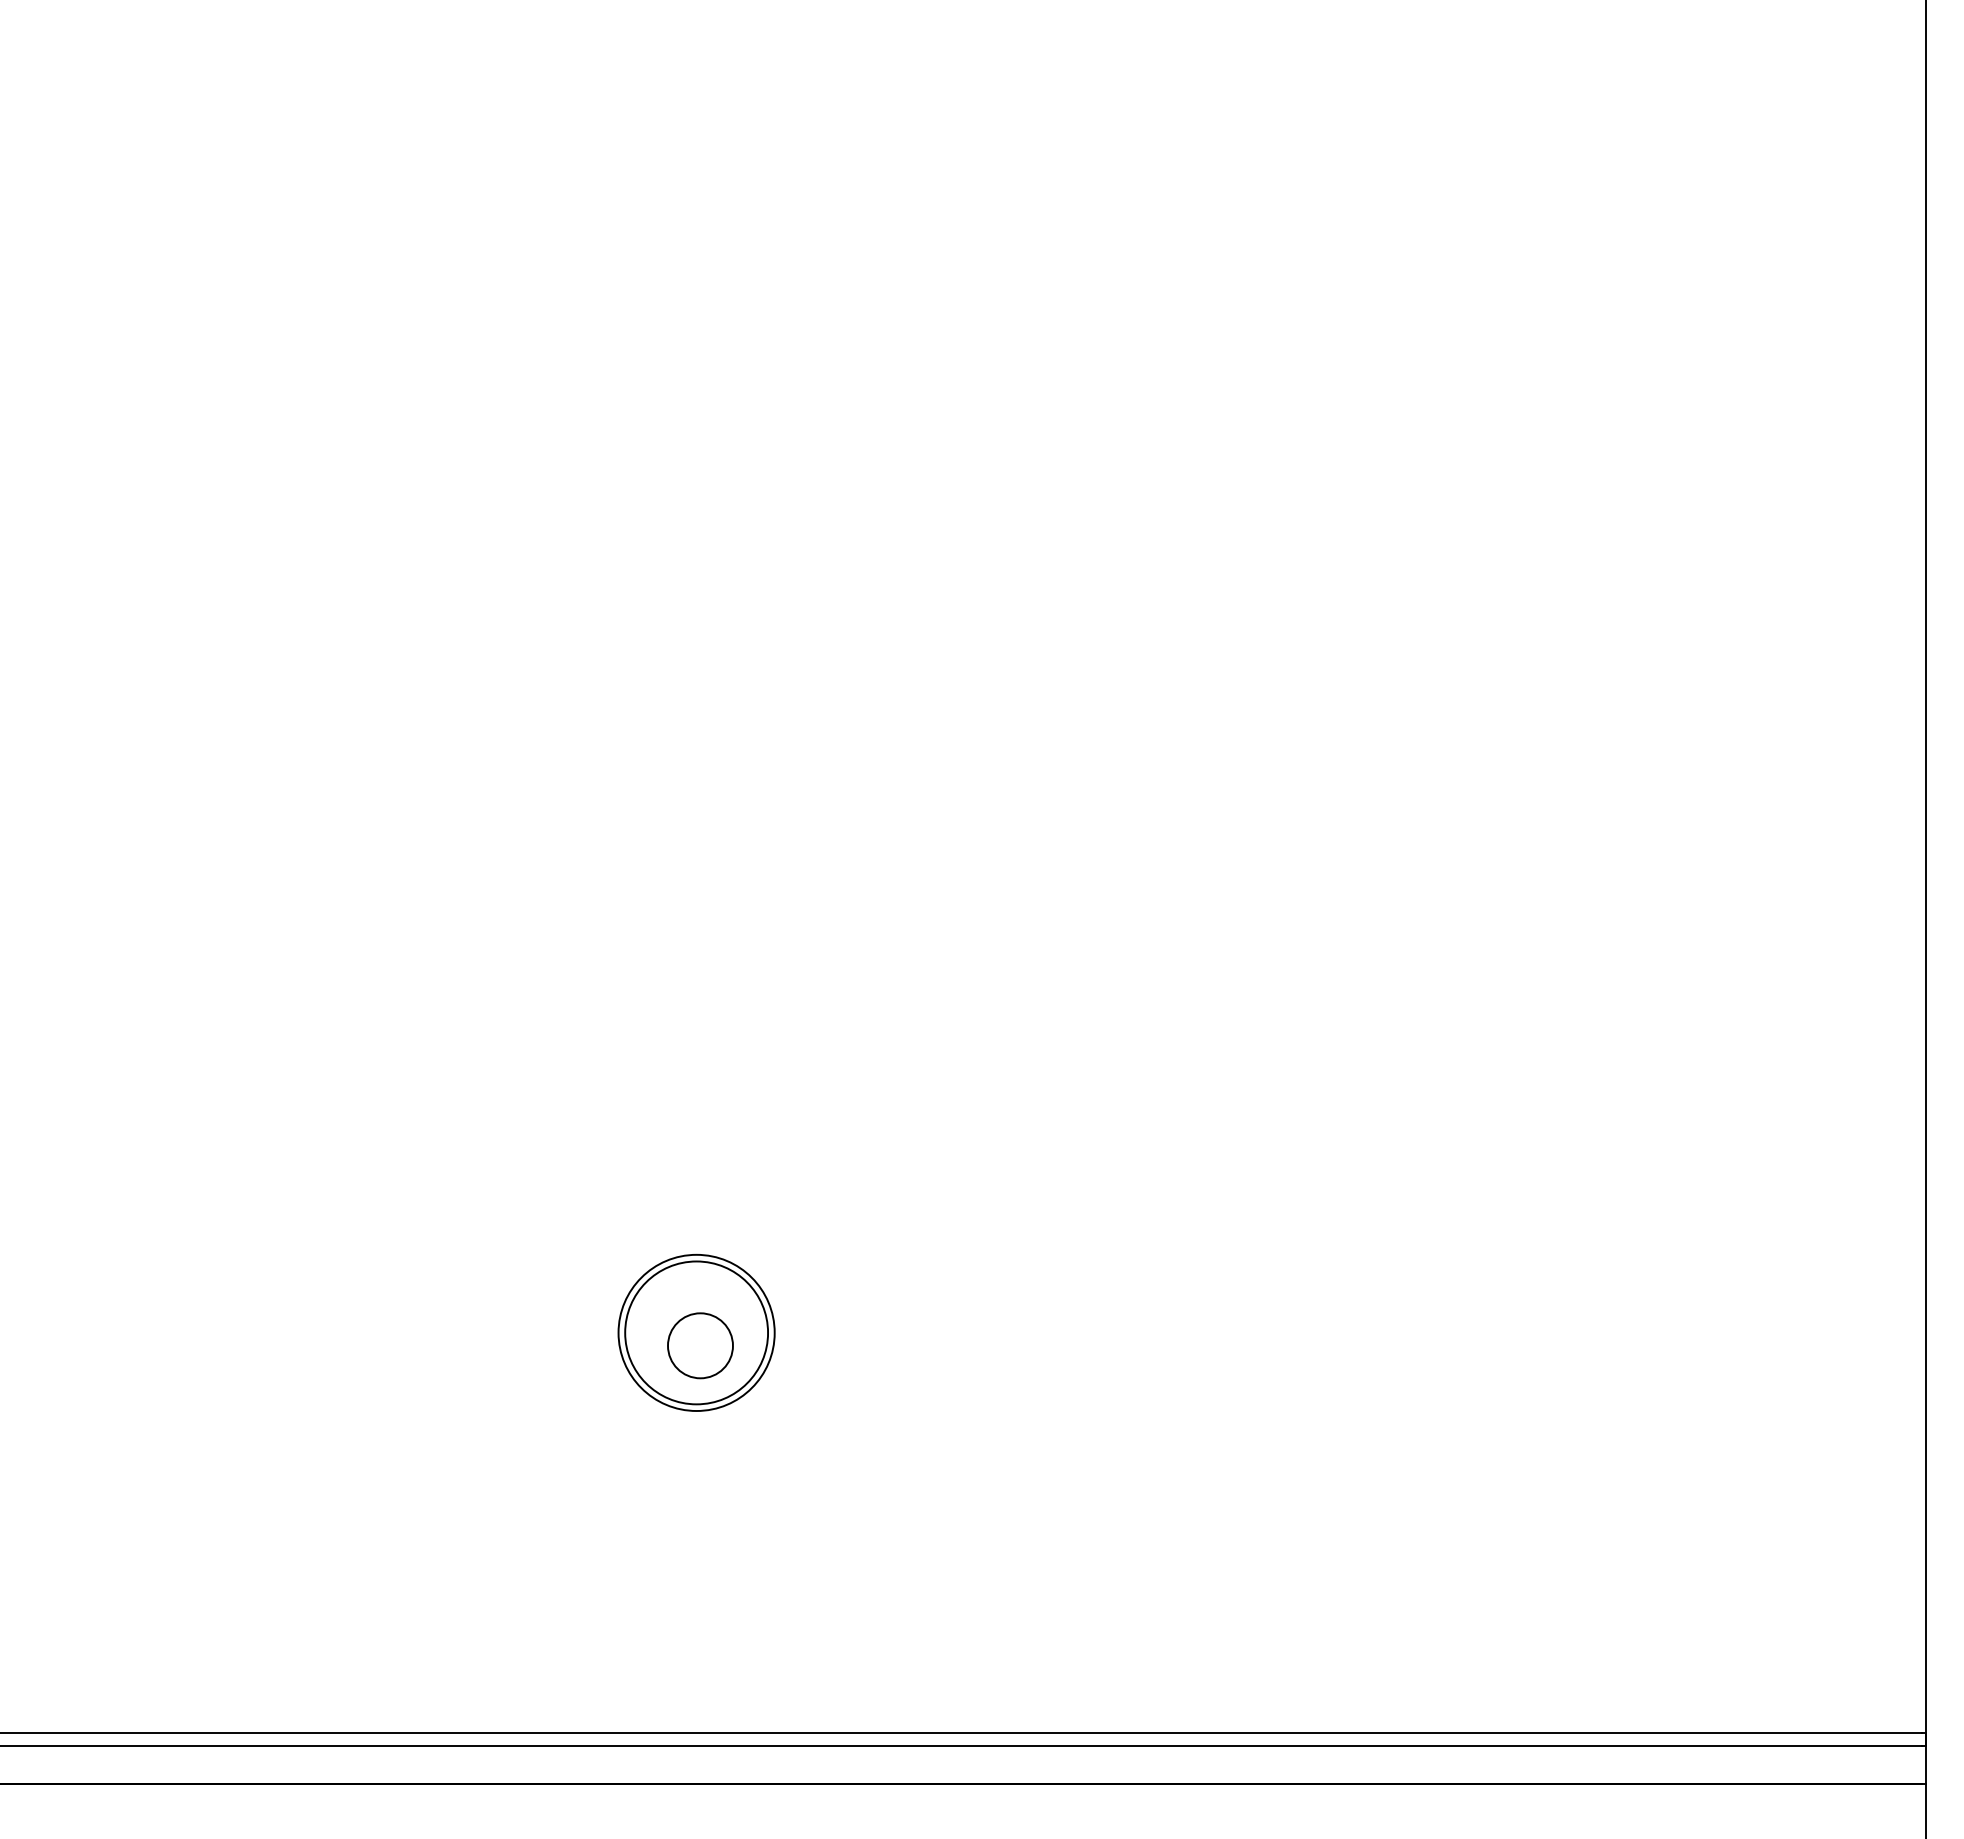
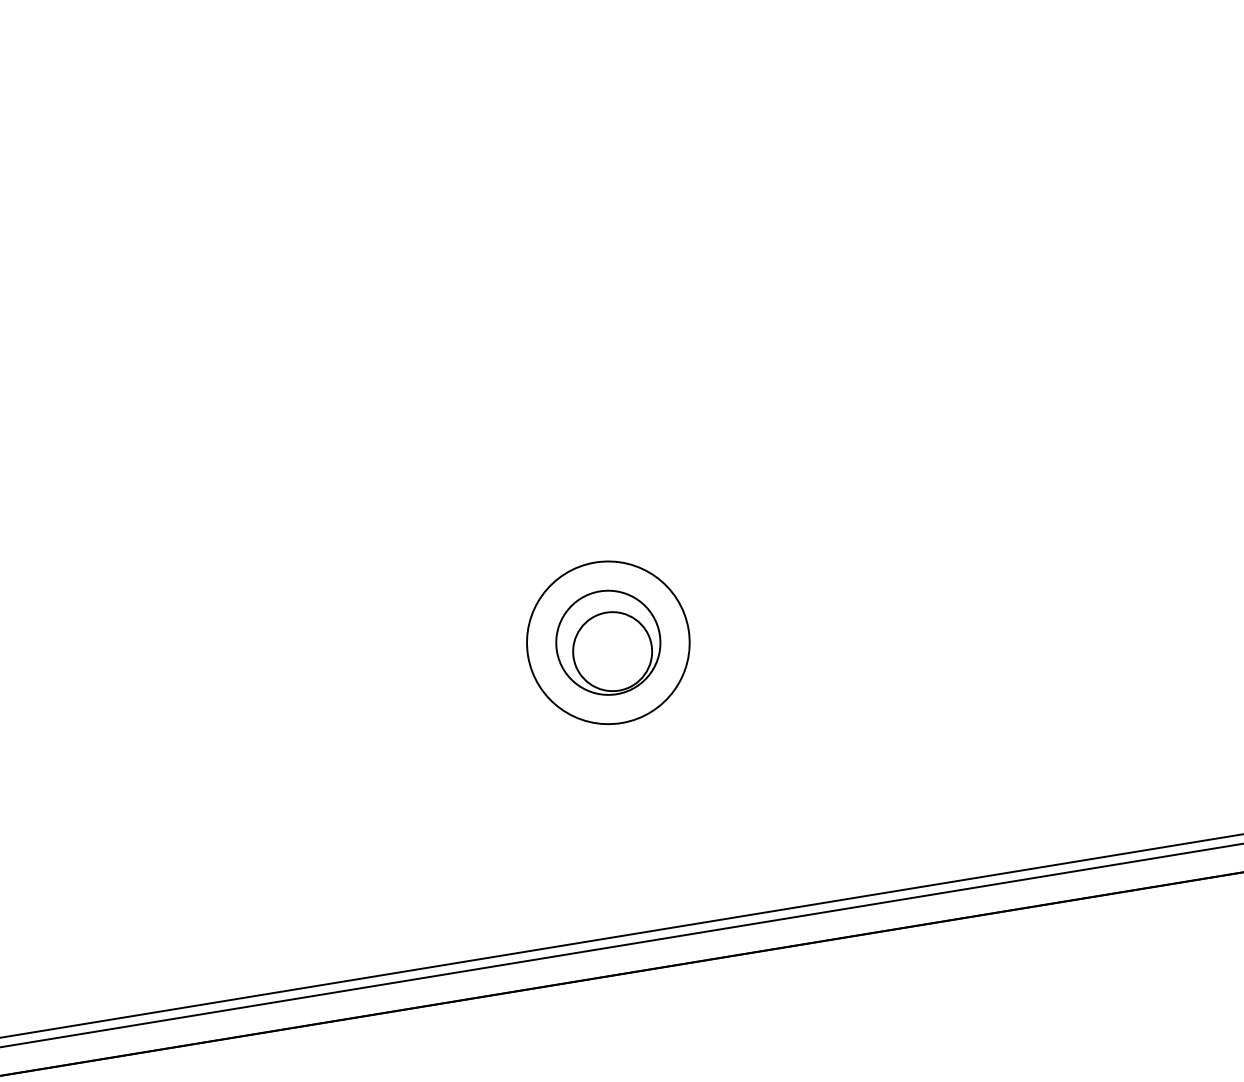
circle: (696, 1332) -> (608, 642), size x1.43
circle: (700, 1345) -> (612, 651), size x1.67

